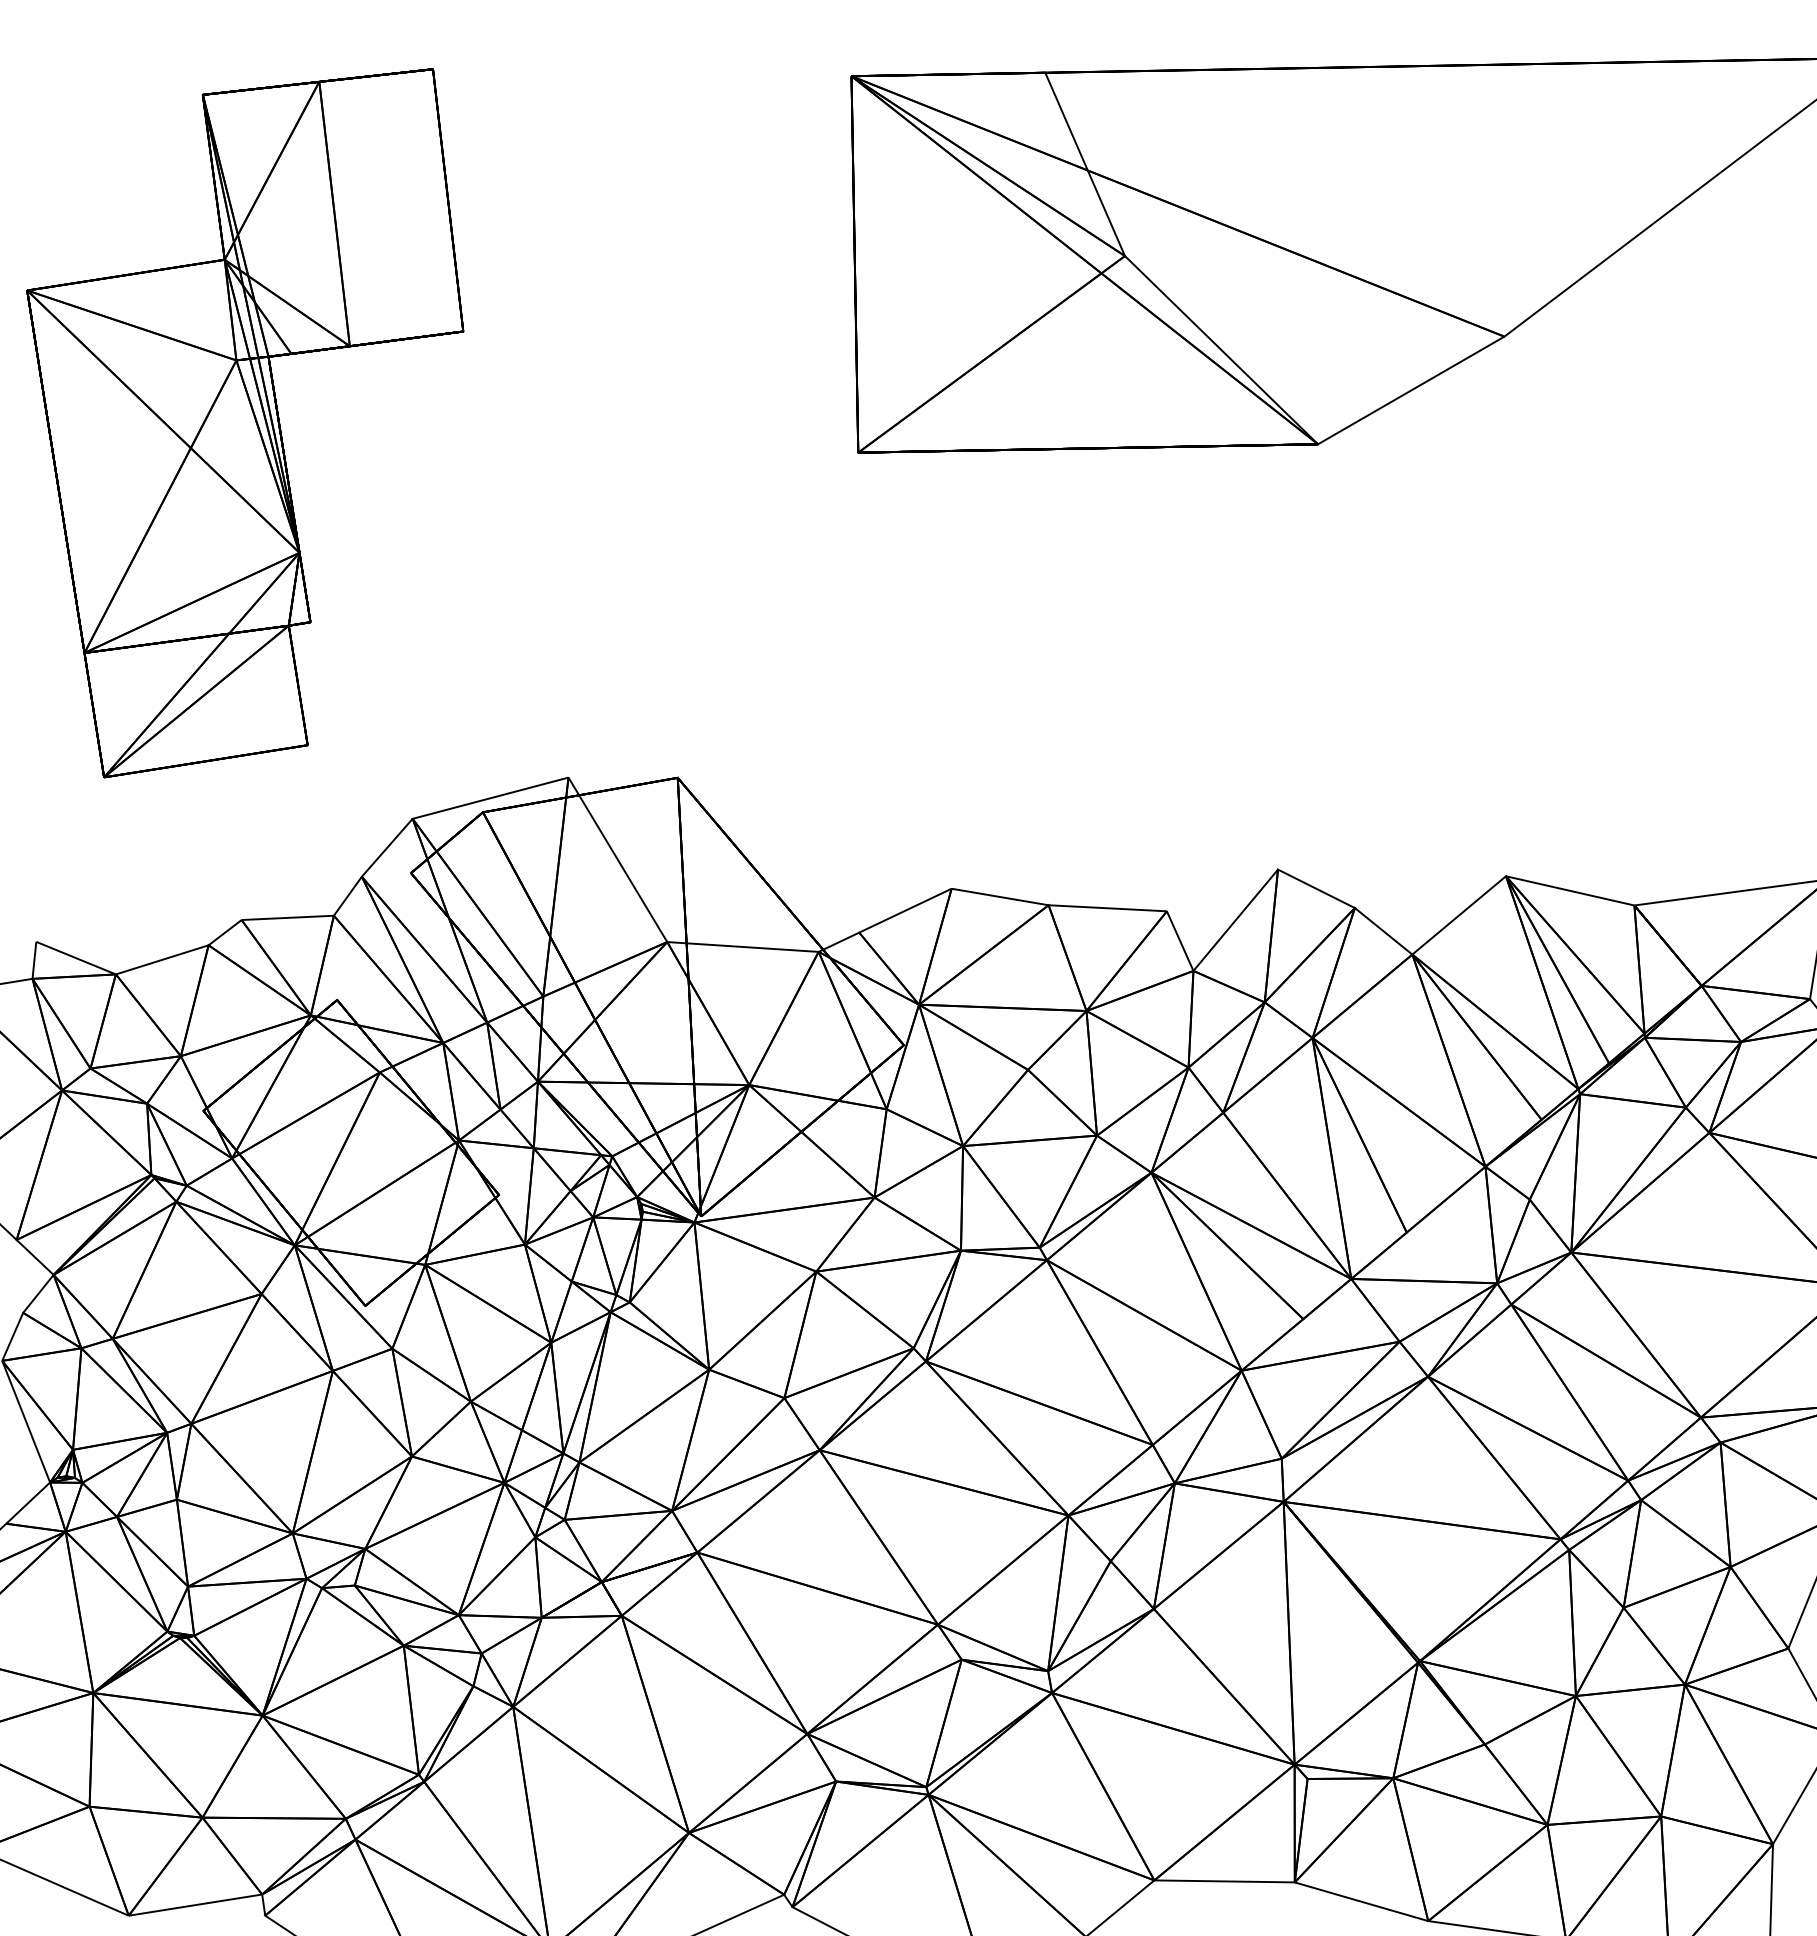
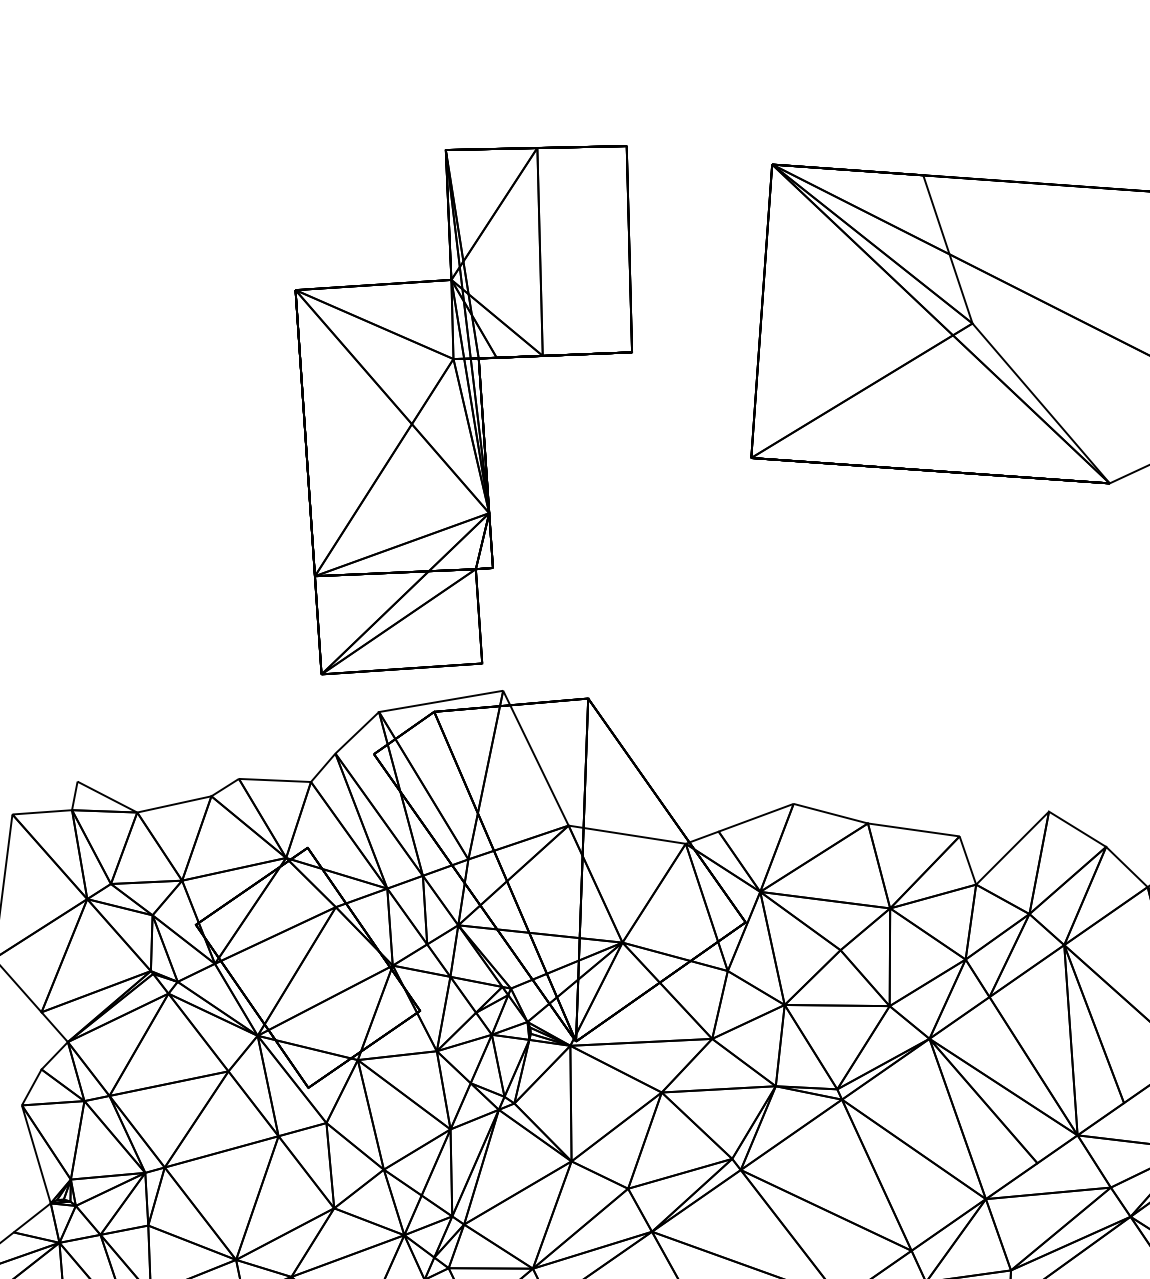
part: (245, 423) -> (456, 408), moved

